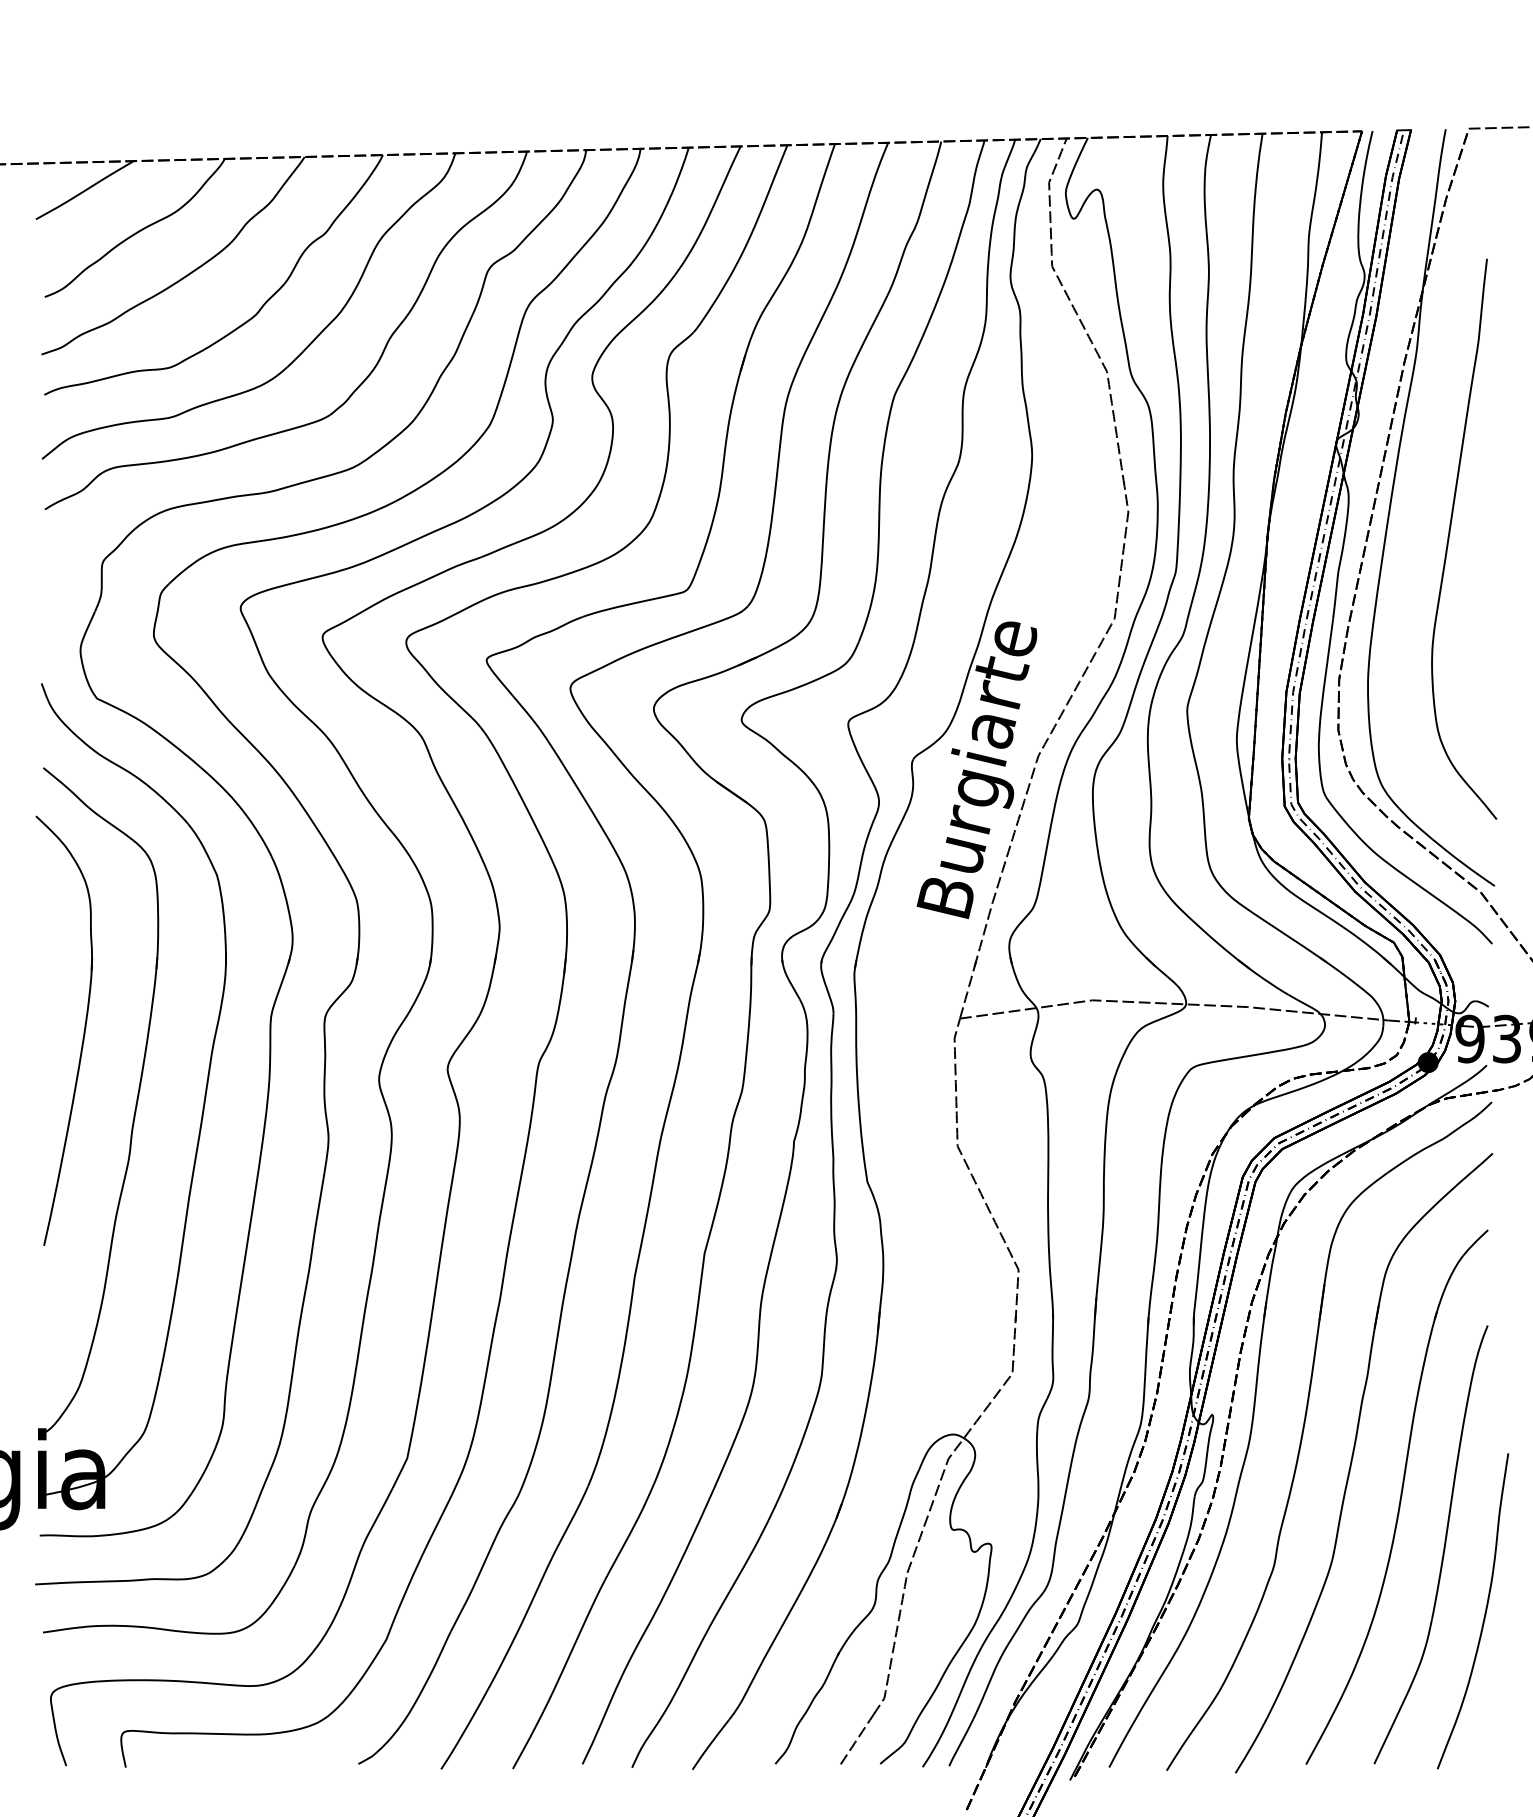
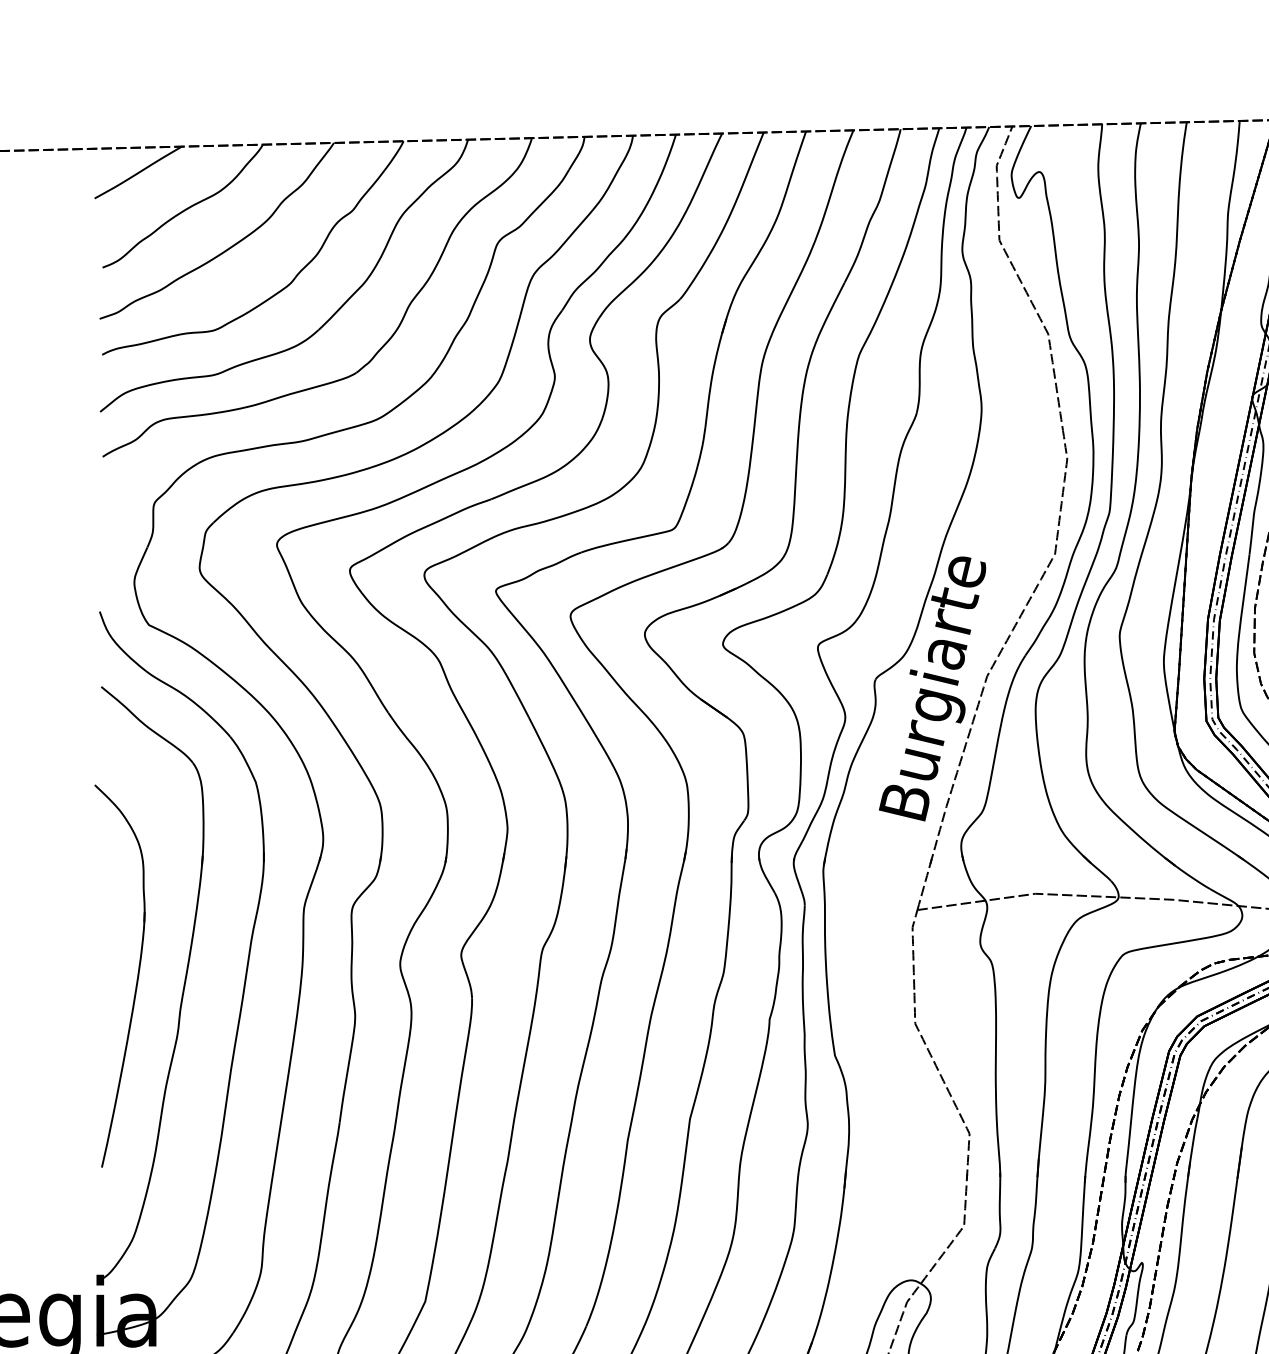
part: (83, 1031) -> (137, 976), moved

